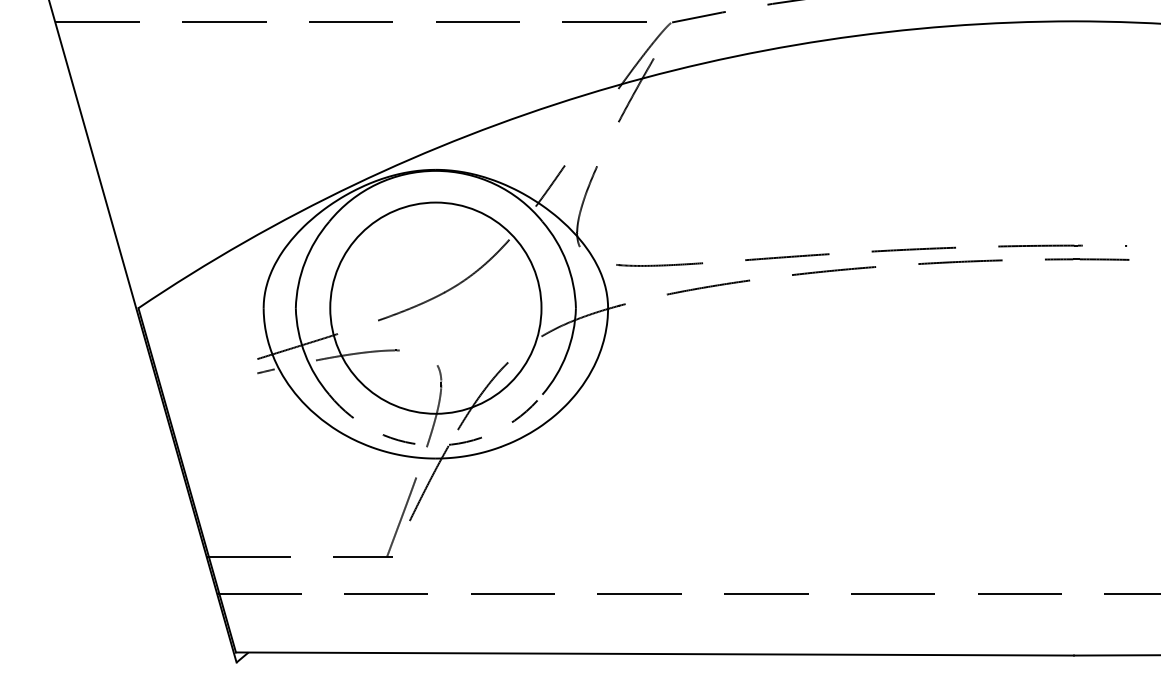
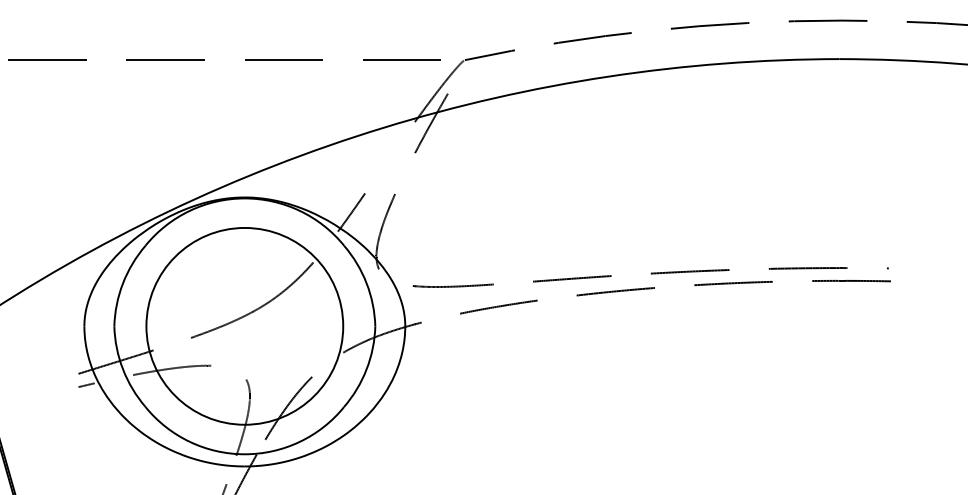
arc: (435, 445) -> (244, 454), dashed -> solid

